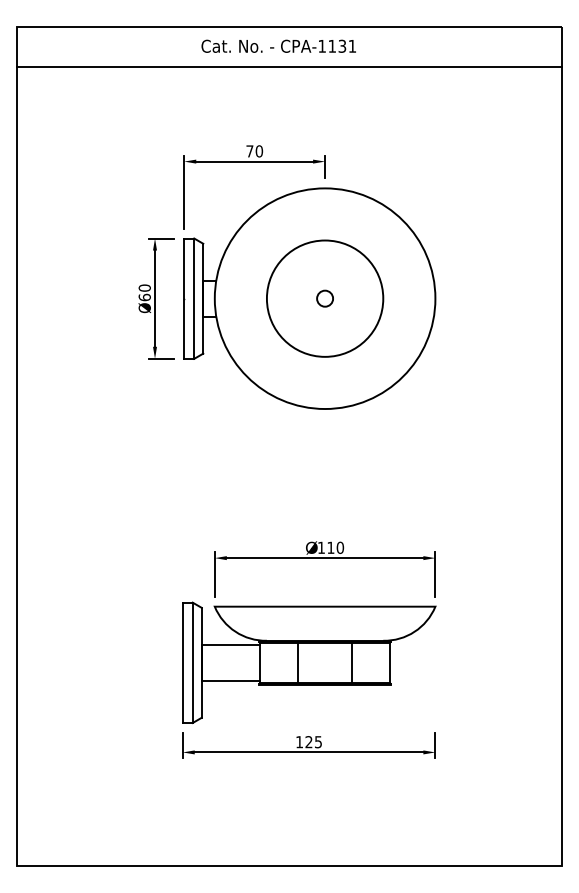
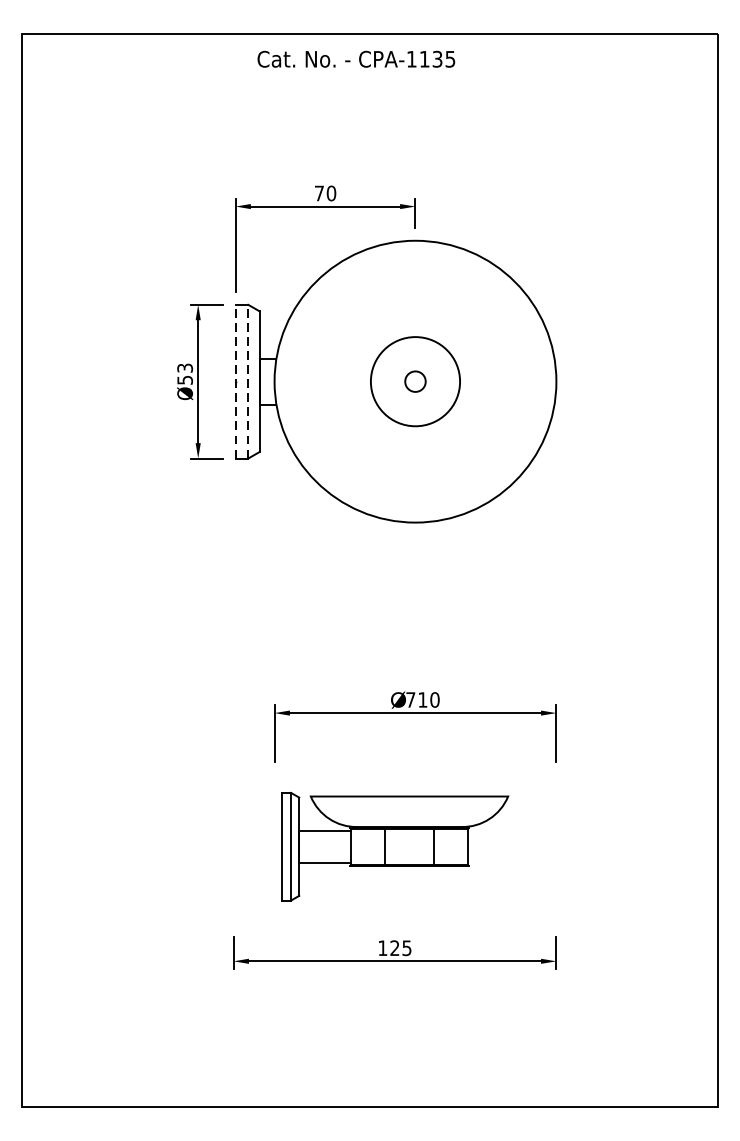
text: (352, 46) -> (450, 59), CPA-1131 -> CPA-1135
line: (289, 66) -> (370, 85), removed
text: (144, 292) -> (184, 373), Ø60 -> Ø53
line: (184, 298) -> (235, 381), solid -> dashed
line: (194, 298) -> (248, 381), solid -> dashed
circle: (324, 298) -> (414, 381), size x0.6
text: (321, 547) -> (410, 699), 110 -> 710
part: (309, 662) -> (395, 846), size x0.7

